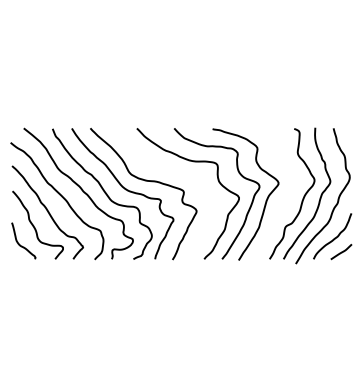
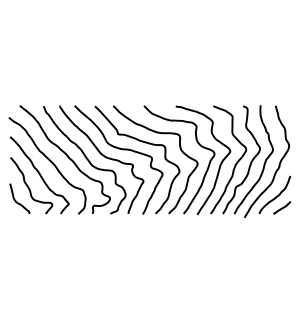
curve: (171, 172) -> (141, 142), added
curve: (285, 197) -> (235, 162), added

